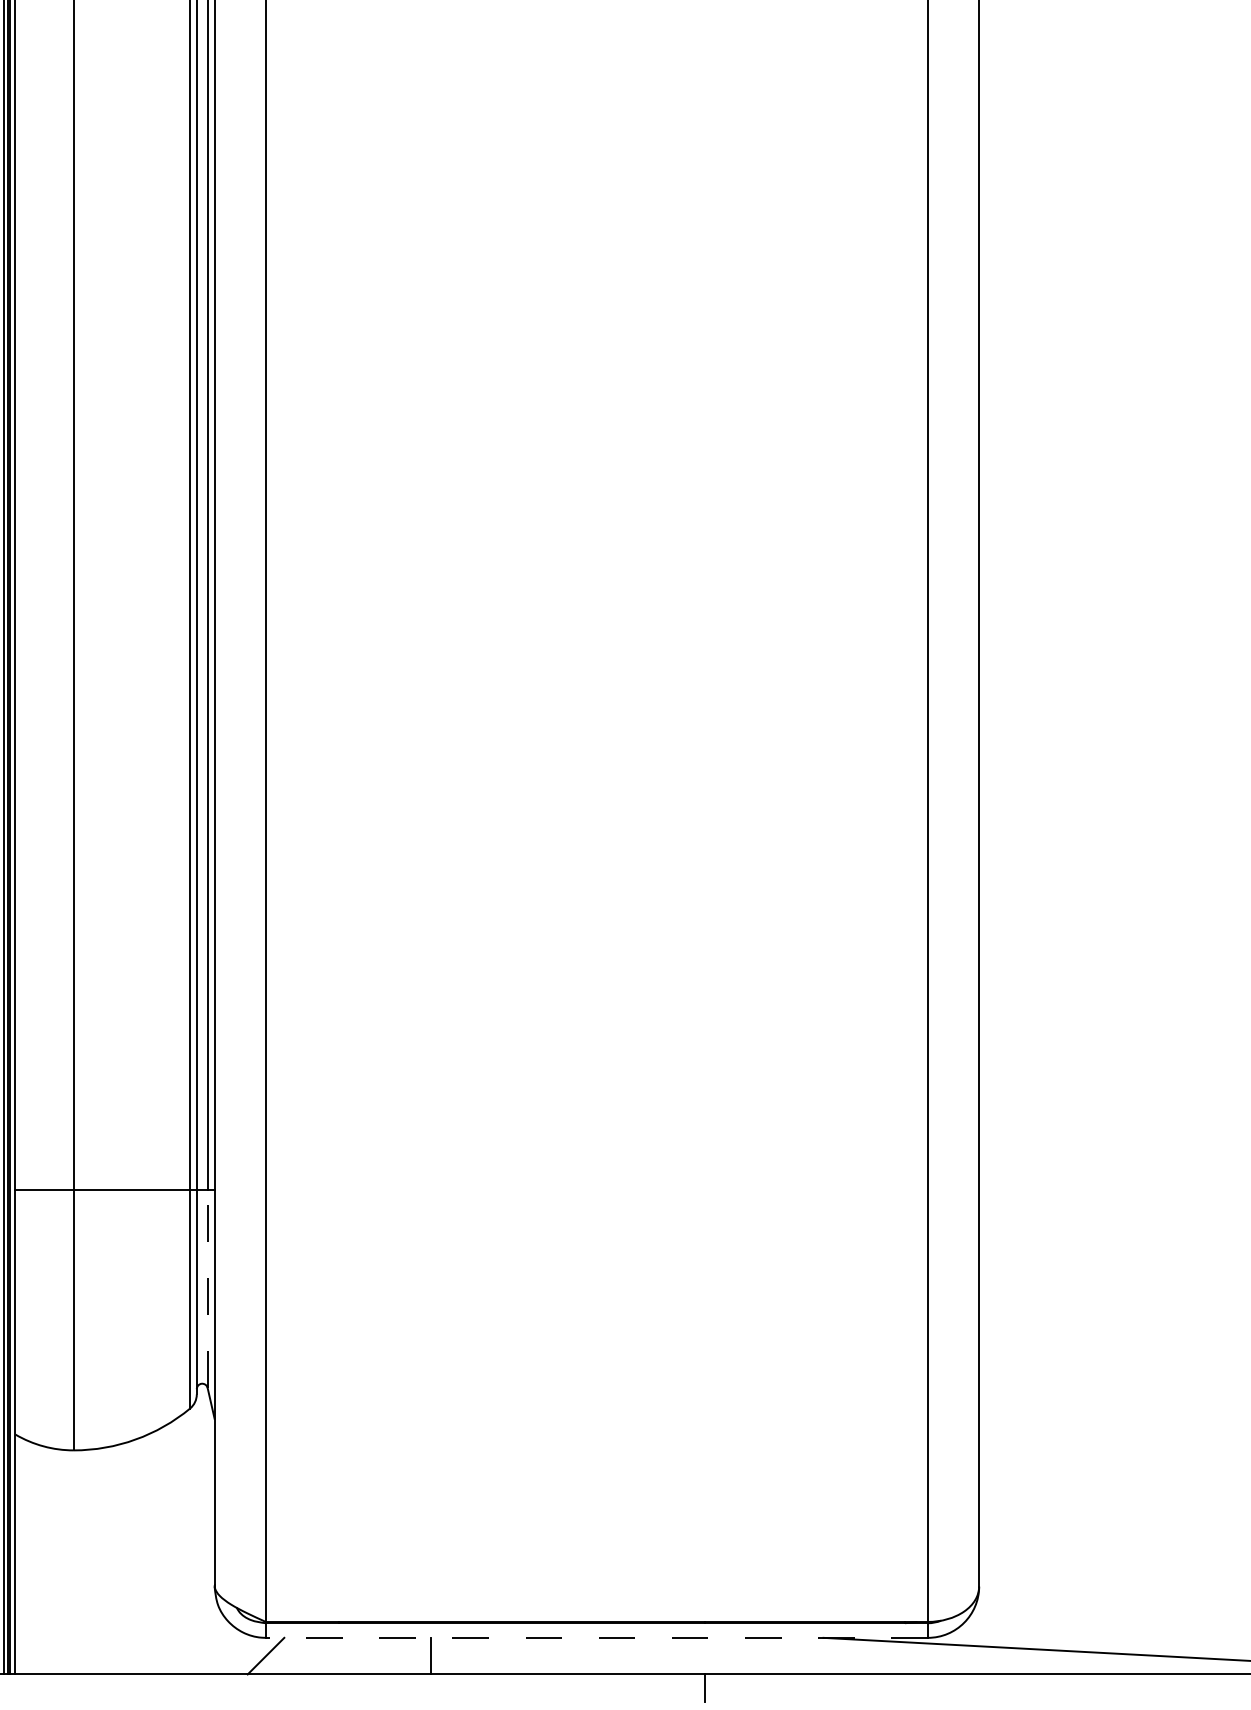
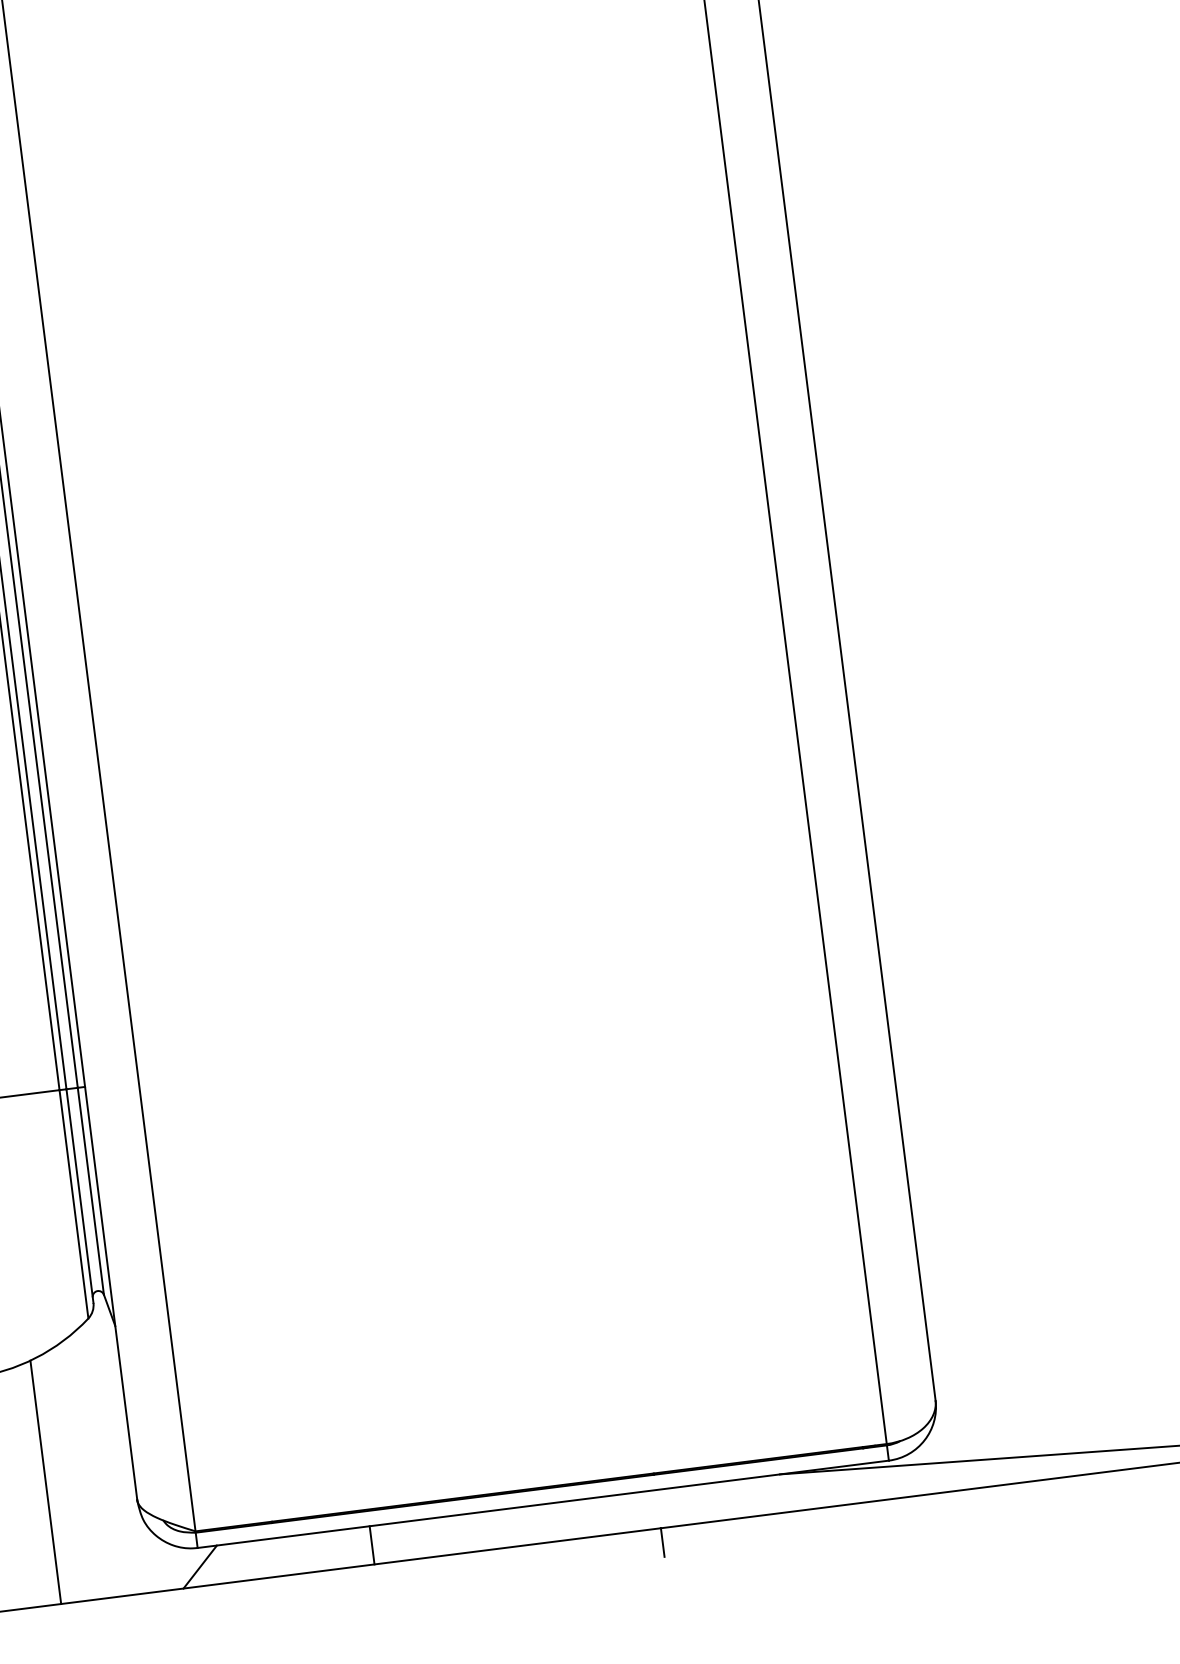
line: (207, 1288) -> (90, 1190), dashed -> solid
line: (130, 1557) -> (45, 1481), added
line: (596, 1637) -> (542, 1503), dashed -> solid

